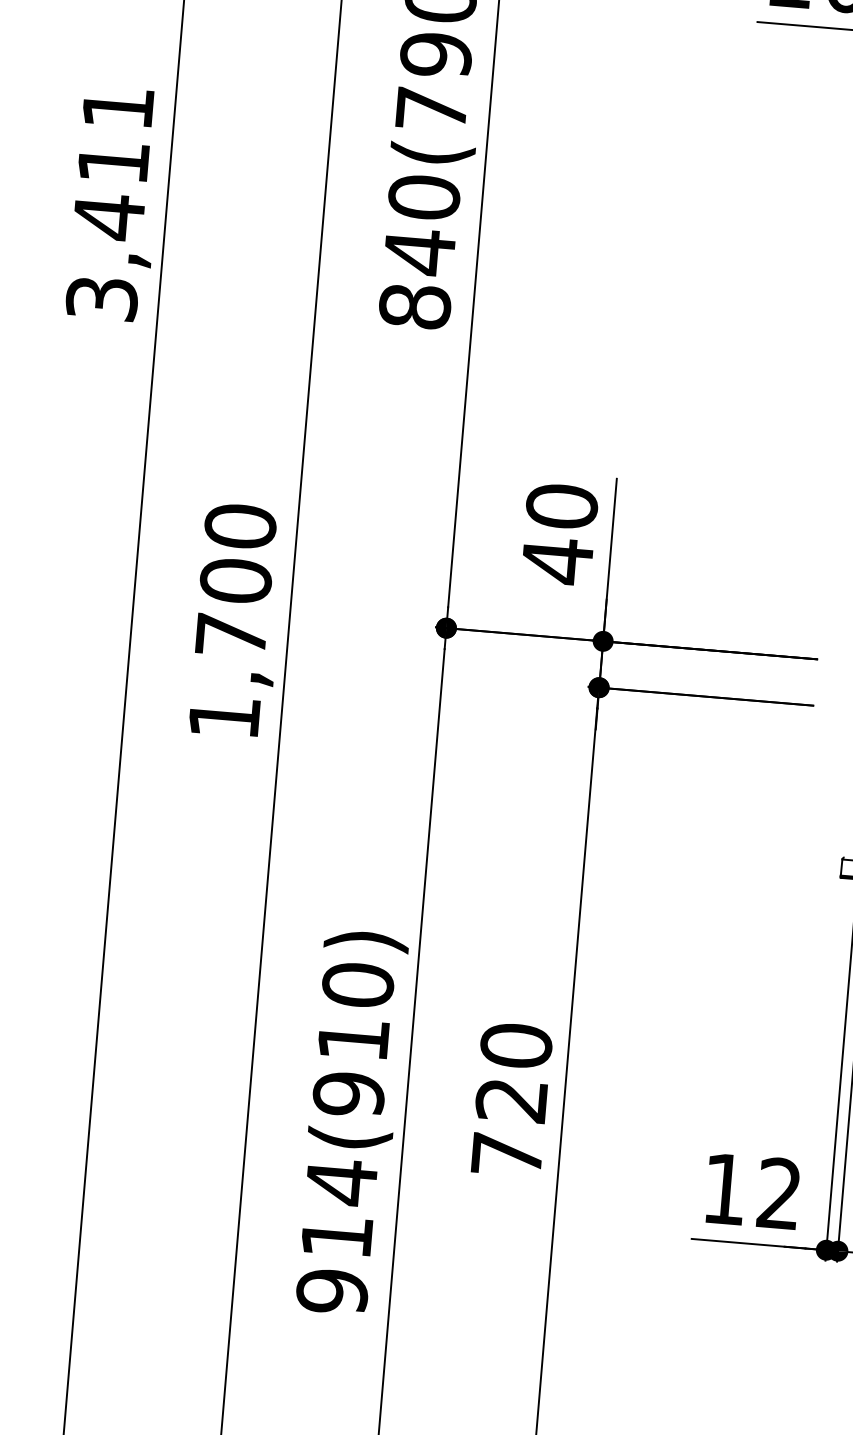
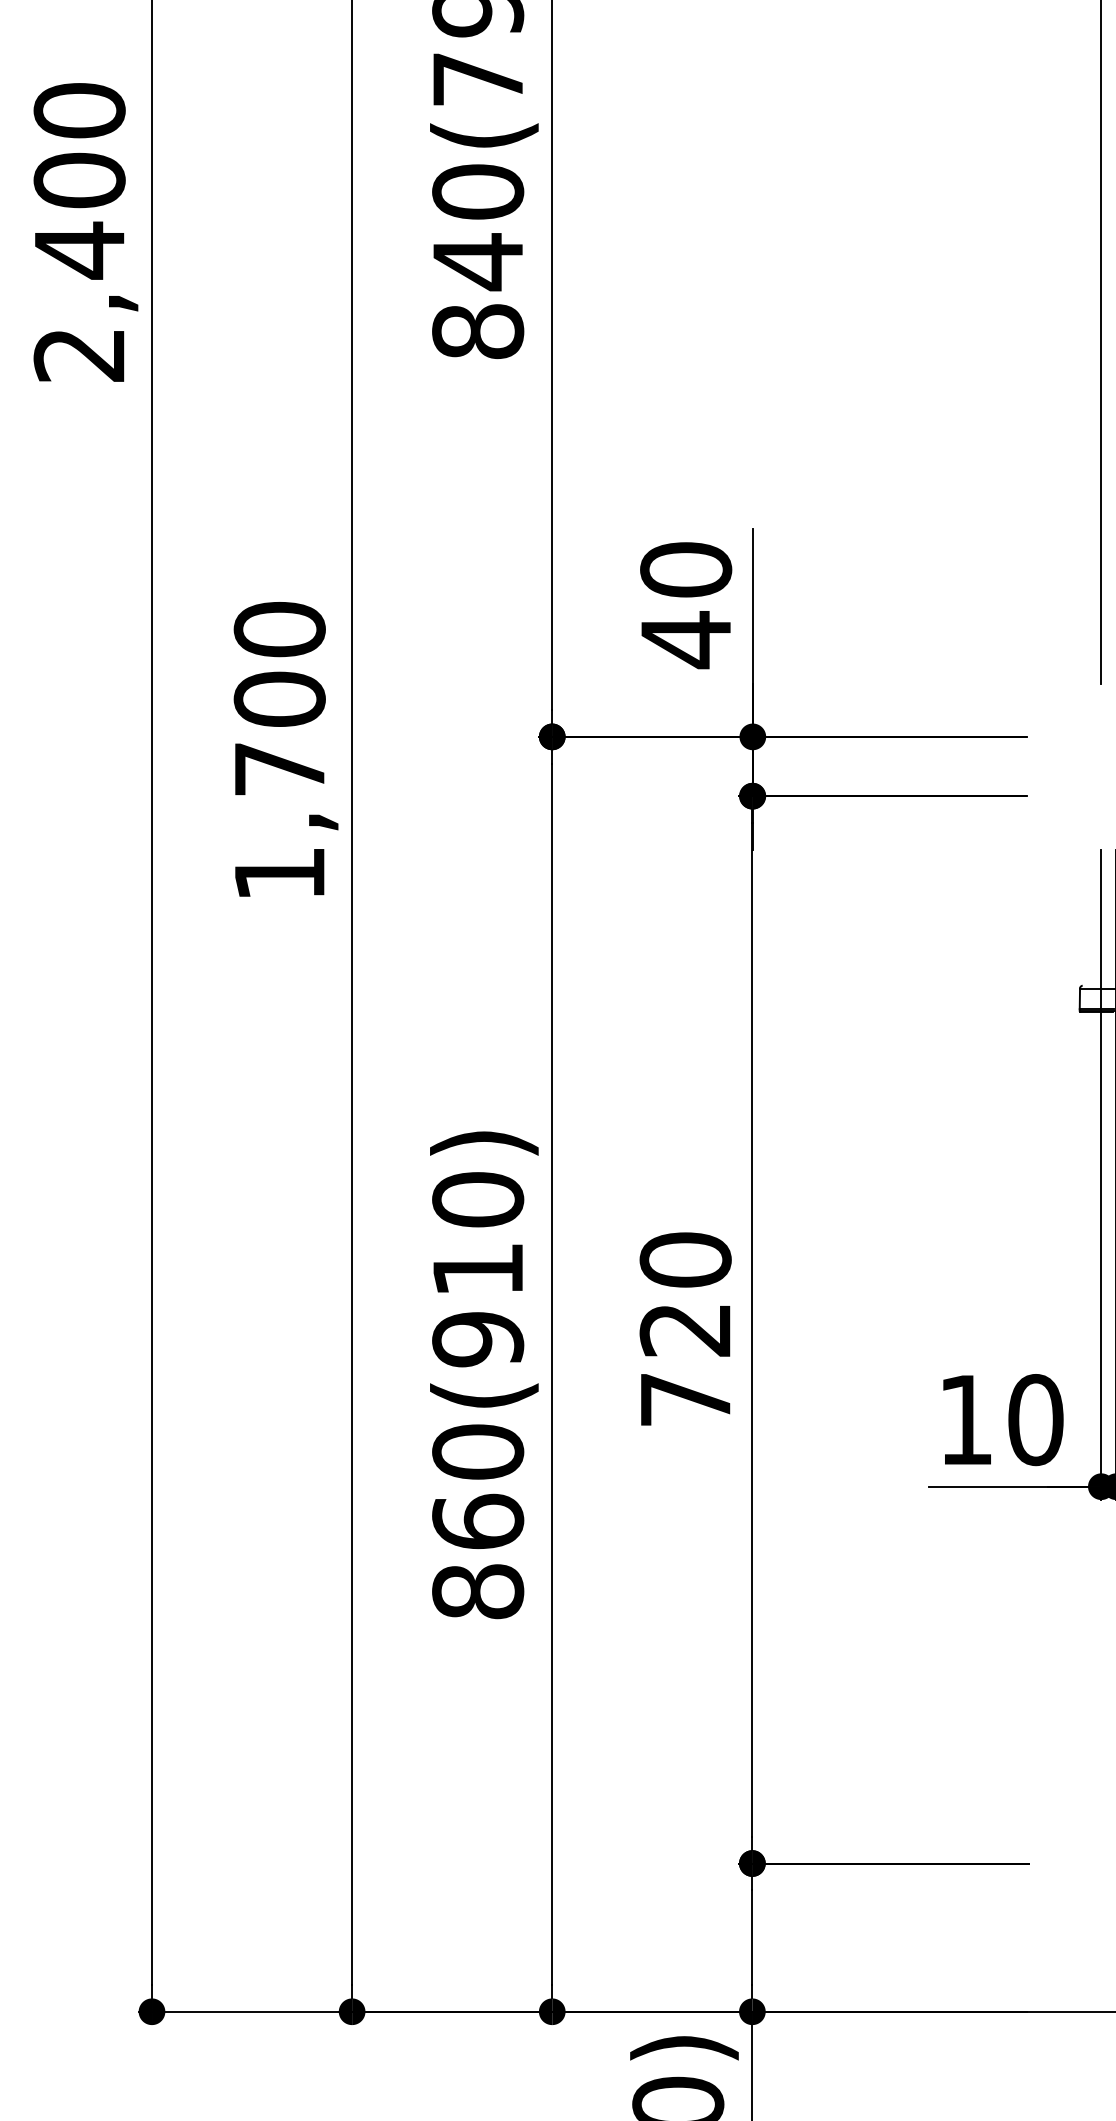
text: (110, 202) -> (79, 232), 3,411 -> 2,400
text: (779, 1194) -> (1035, 1420), 12 -> 10
text: (337, 1236) -> (478, 1521), 914(910) -> 860(910)

